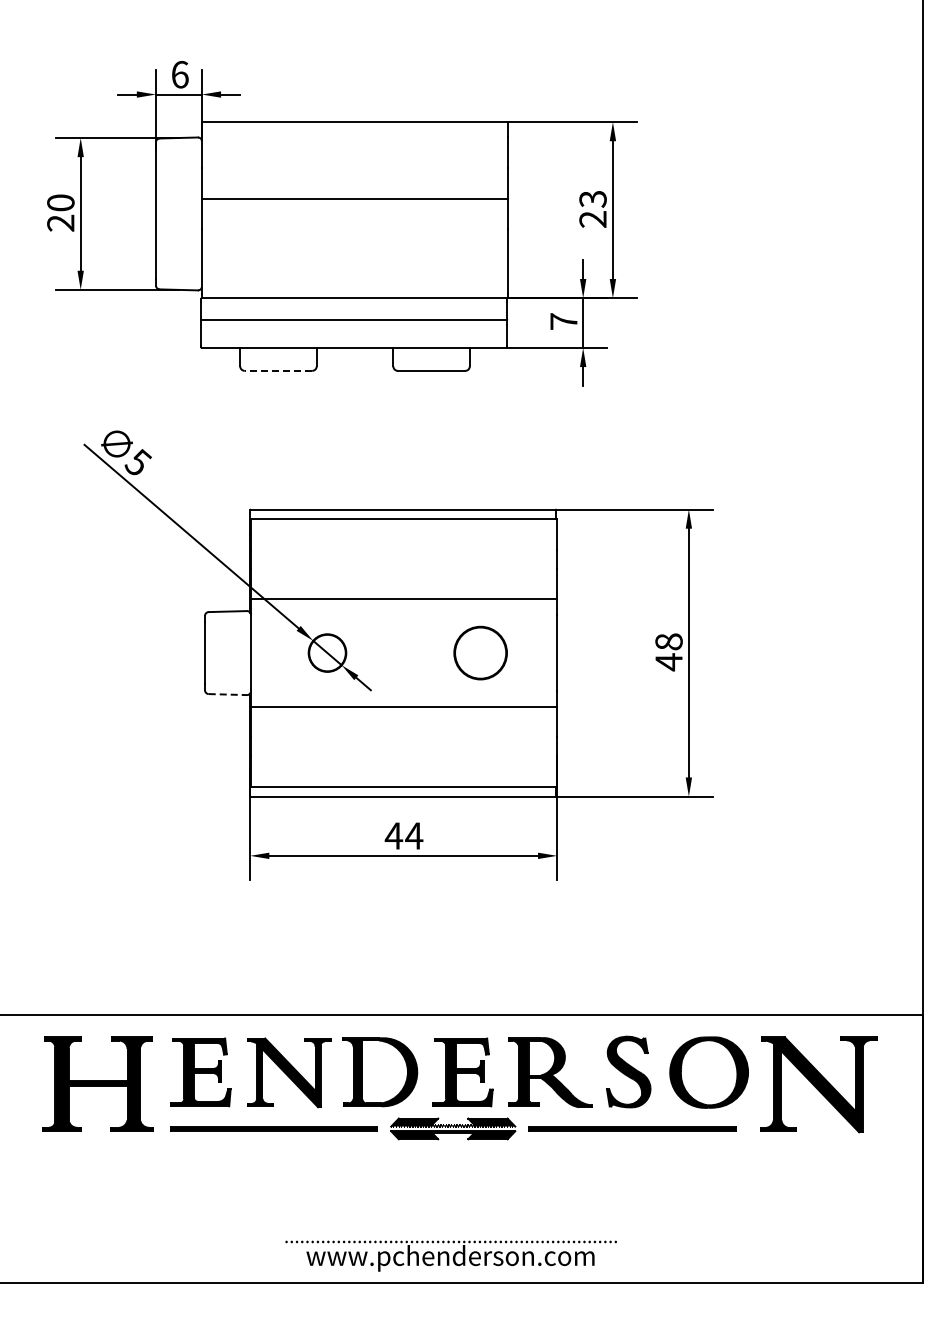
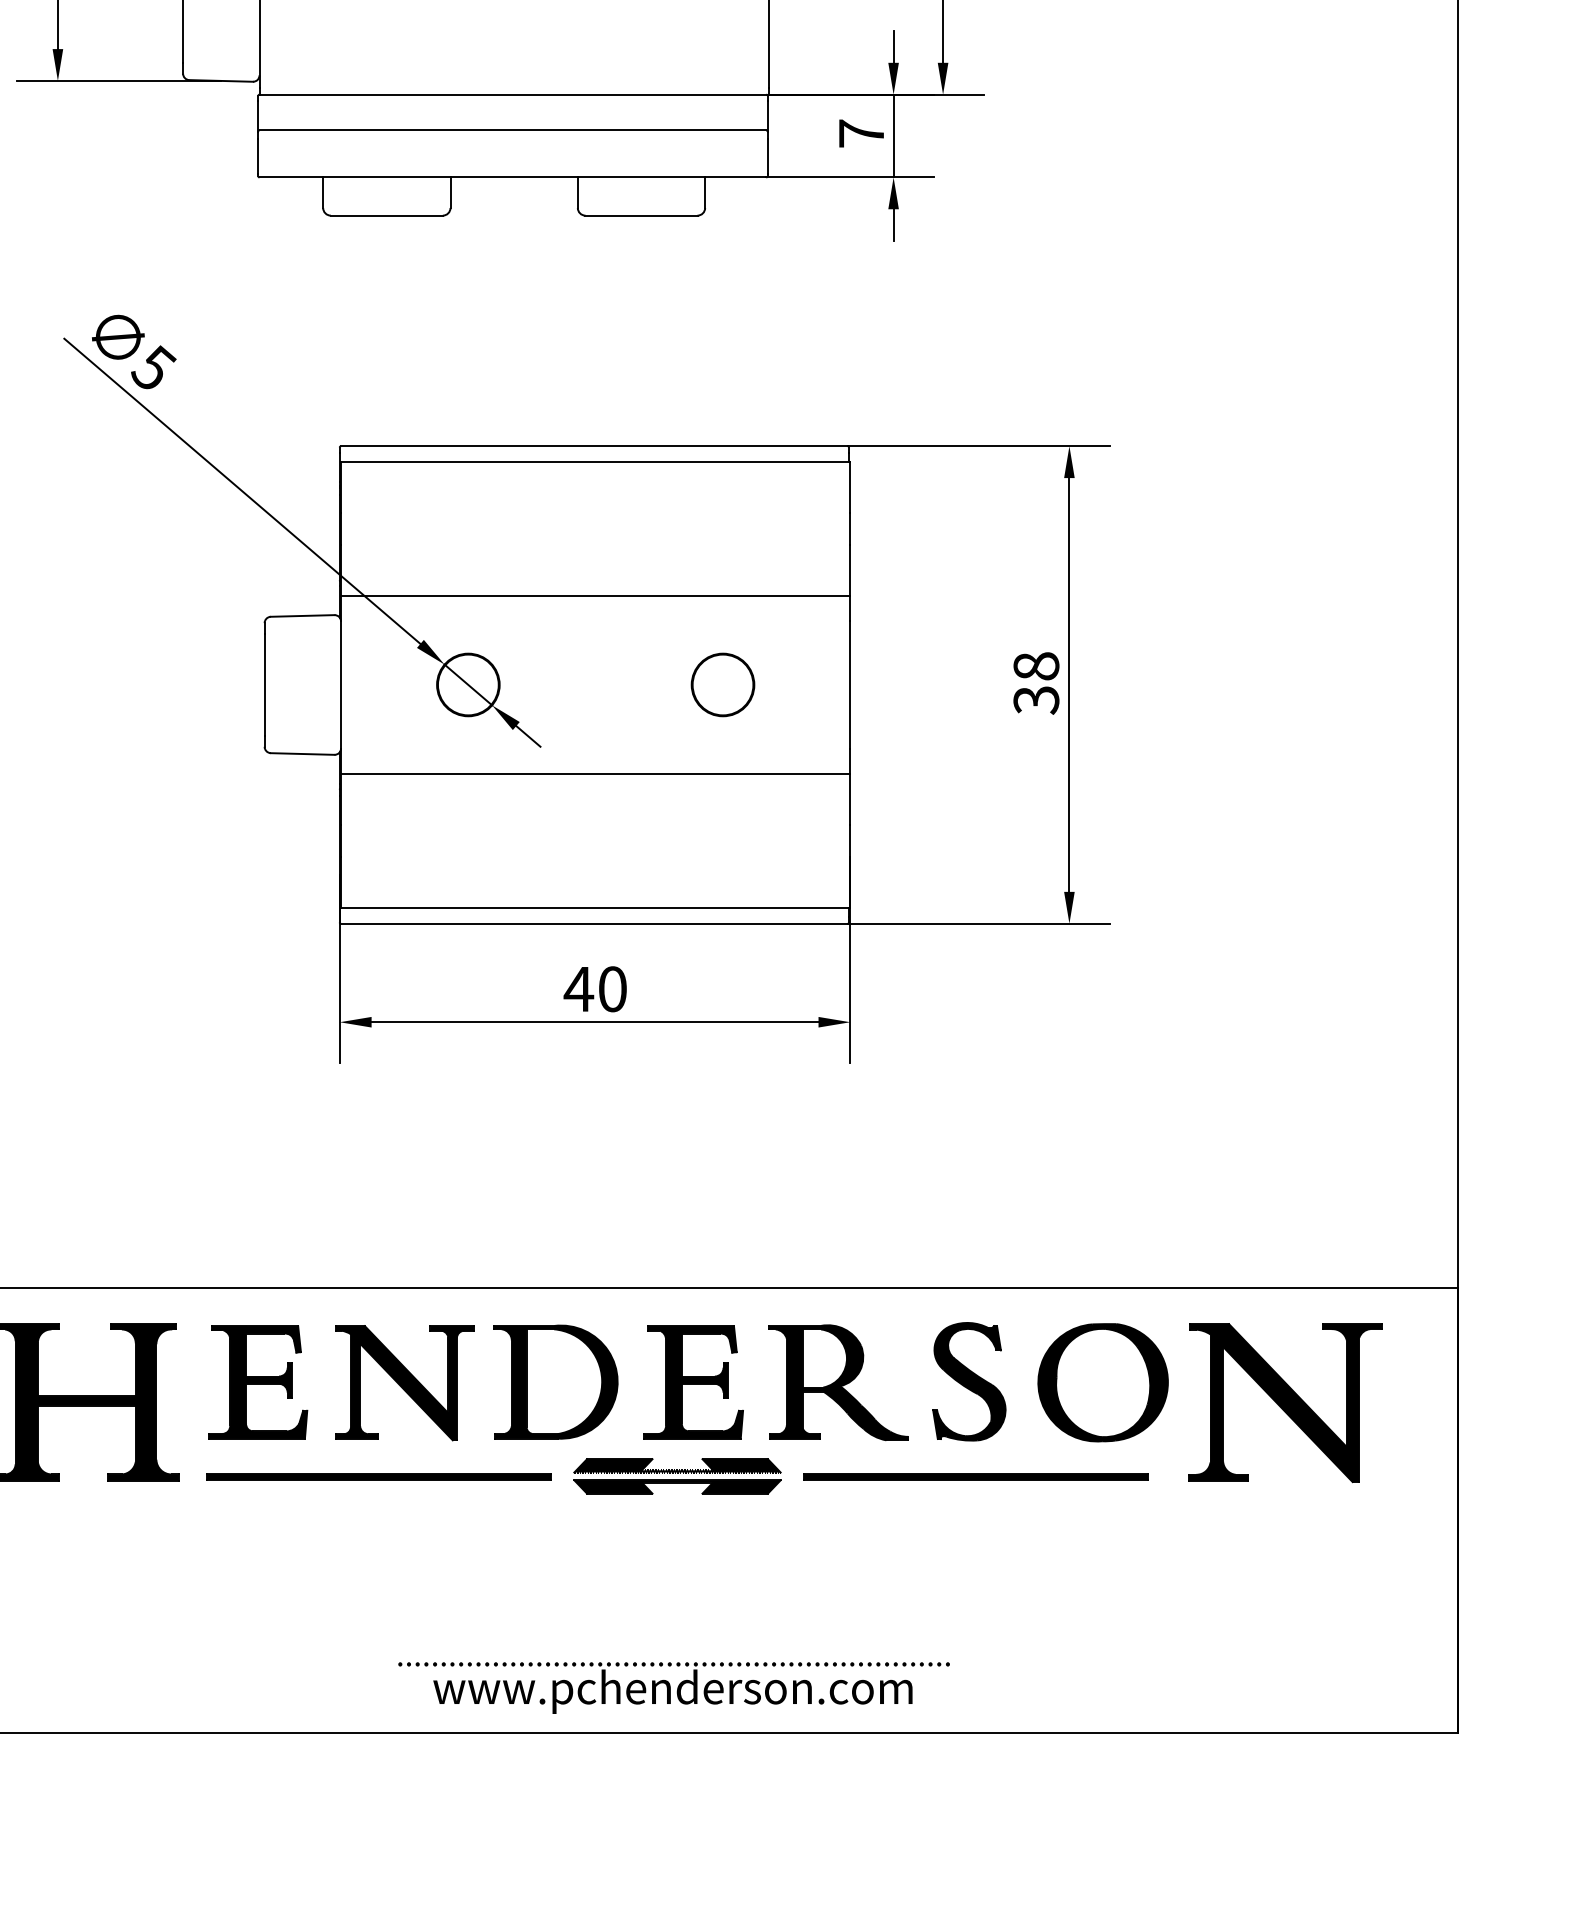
line: (278, 370) -> (386, 214), dashed -> solid
part: (480, 652) -> (722, 684), size x0.71
text: (668, 662) -> (1035, 700), 48 -> 38
line: (228, 694) -> (303, 753), dashed -> solid
text: (414, 835) -> (613, 988), 44 -> 40

